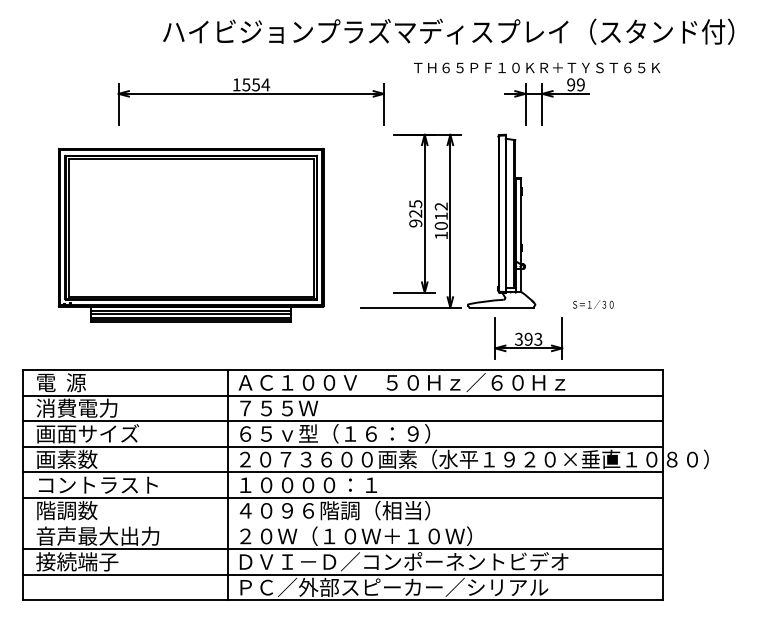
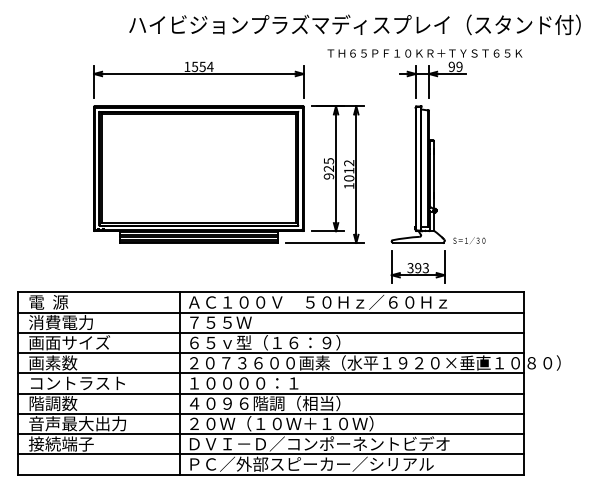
part: (501, 220) -> (418, 174), moved
part: (190, 235) -> (198, 174), moved
line: (342, 523) -> (271, 413), added

